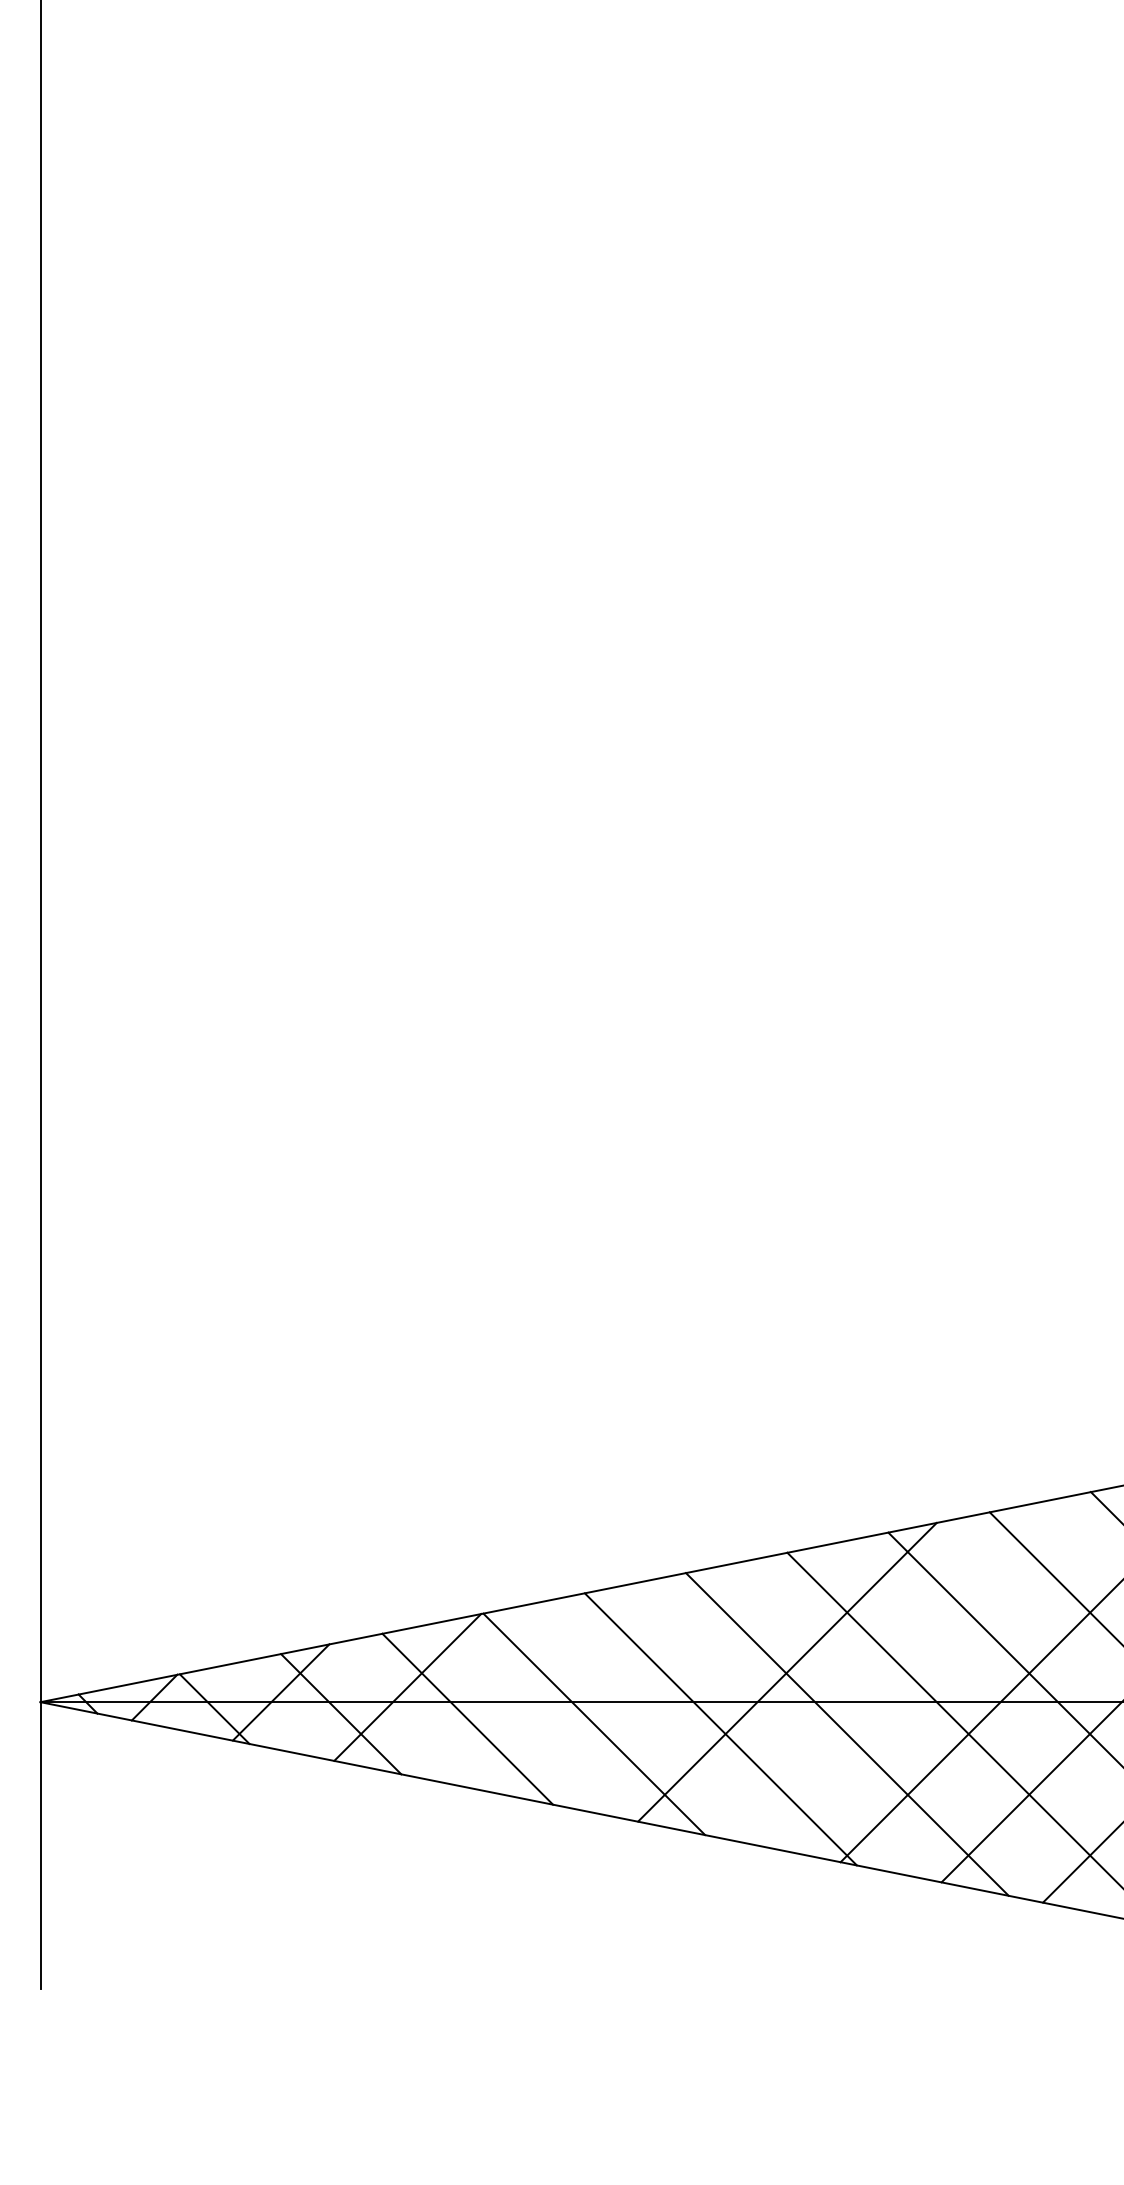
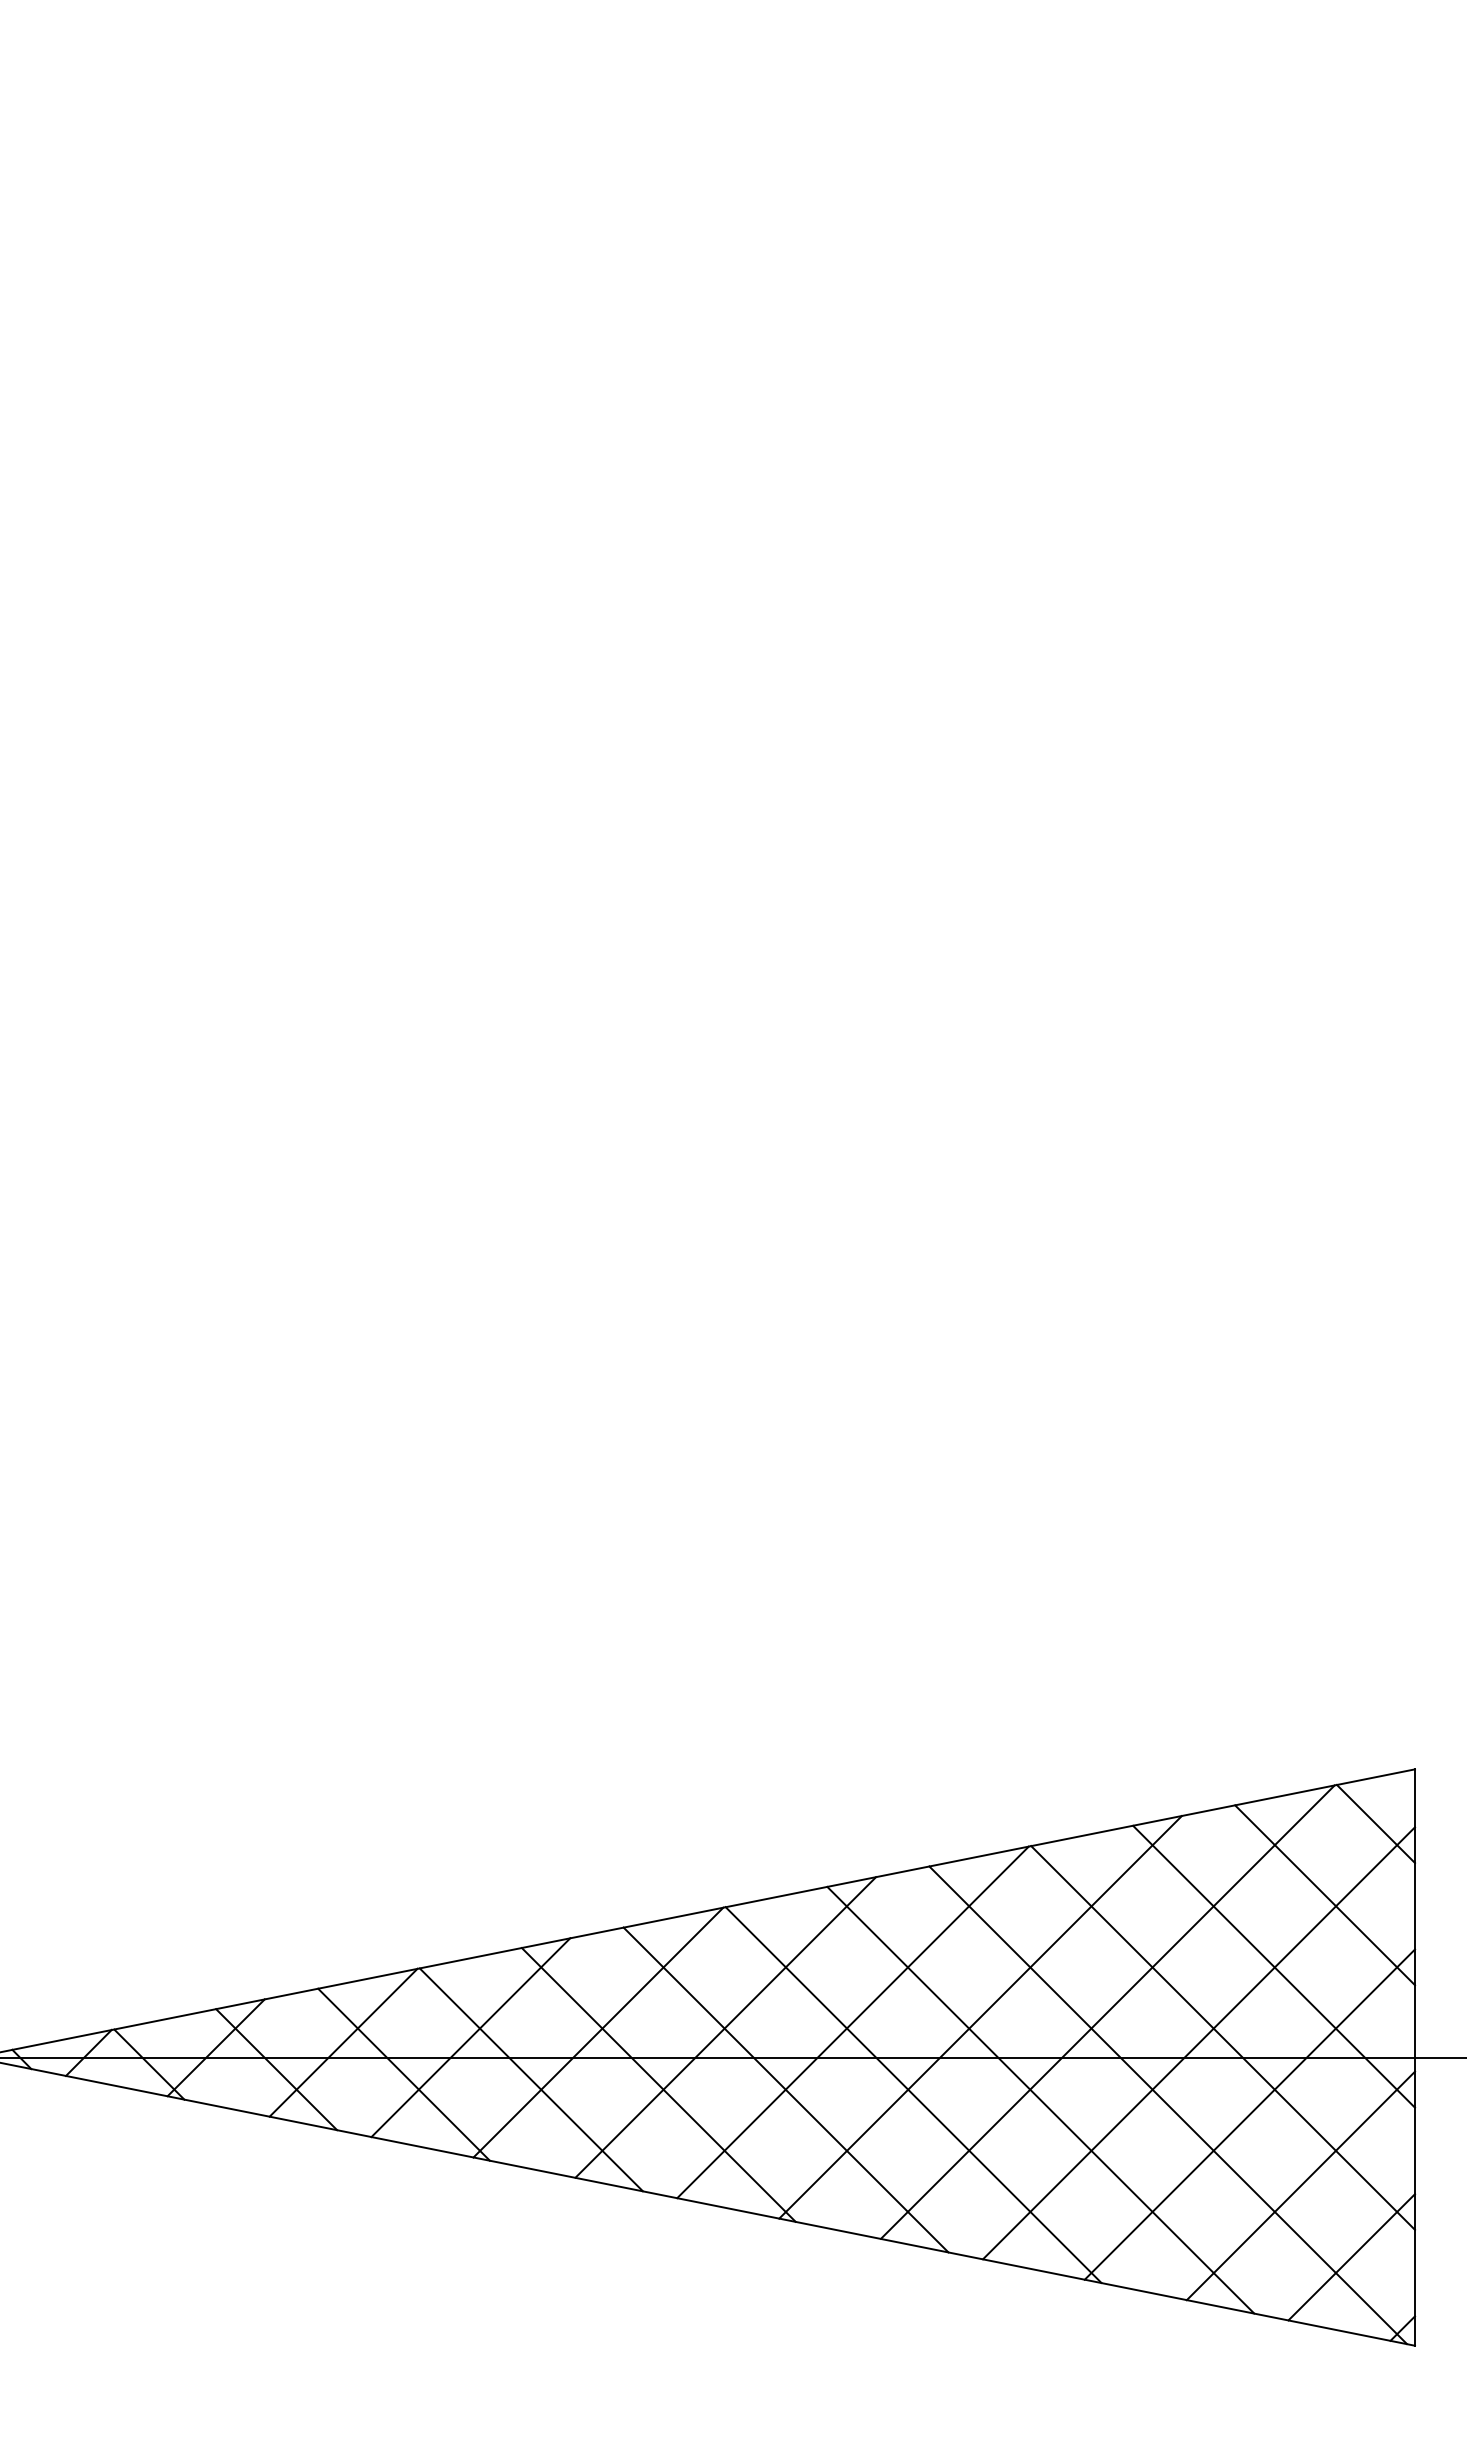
line: (913, 1667) -> (852, 2022), added
line: (660, 1677) -> (598, 2032), added
line: (533, 1682) -> (470, 2037), added

